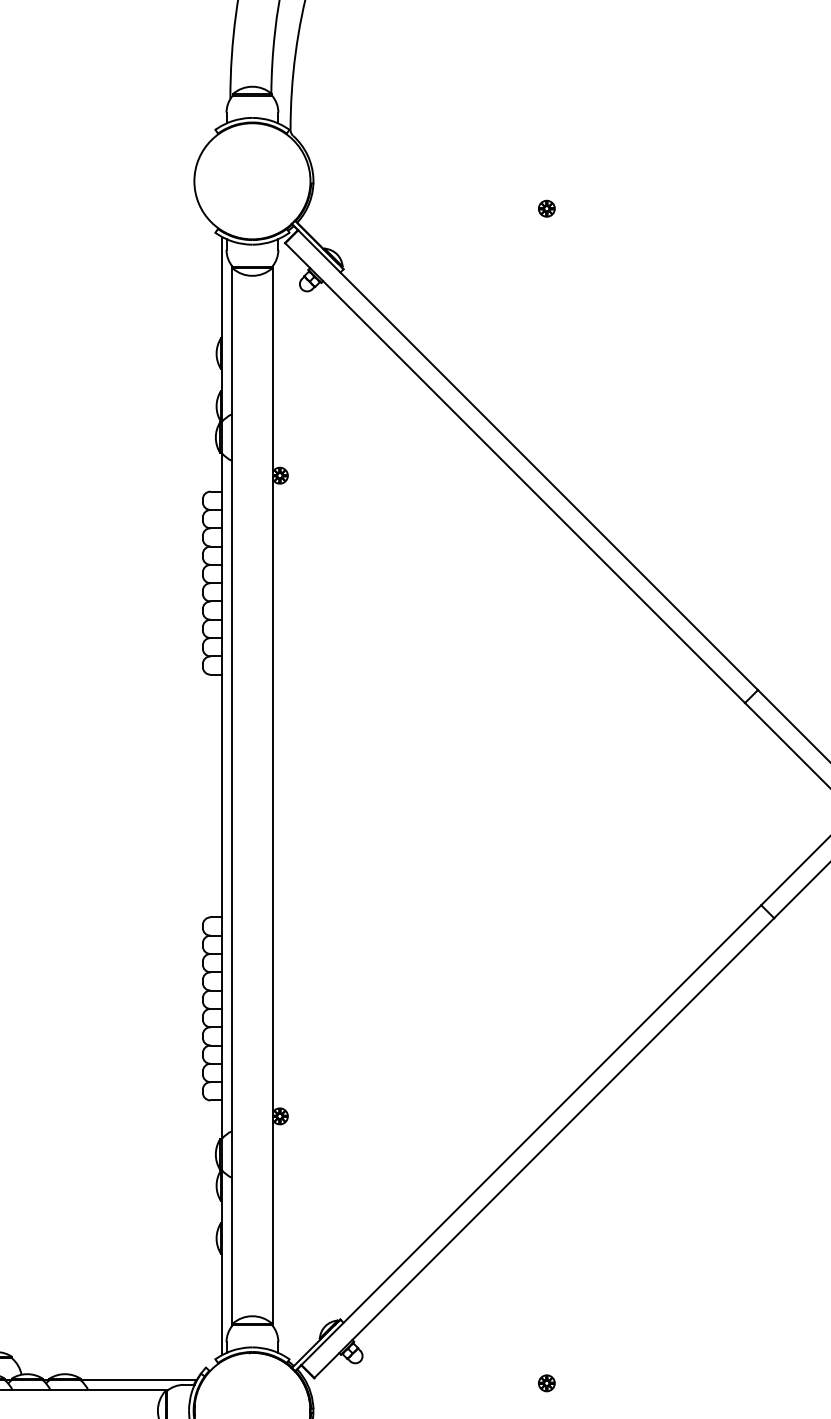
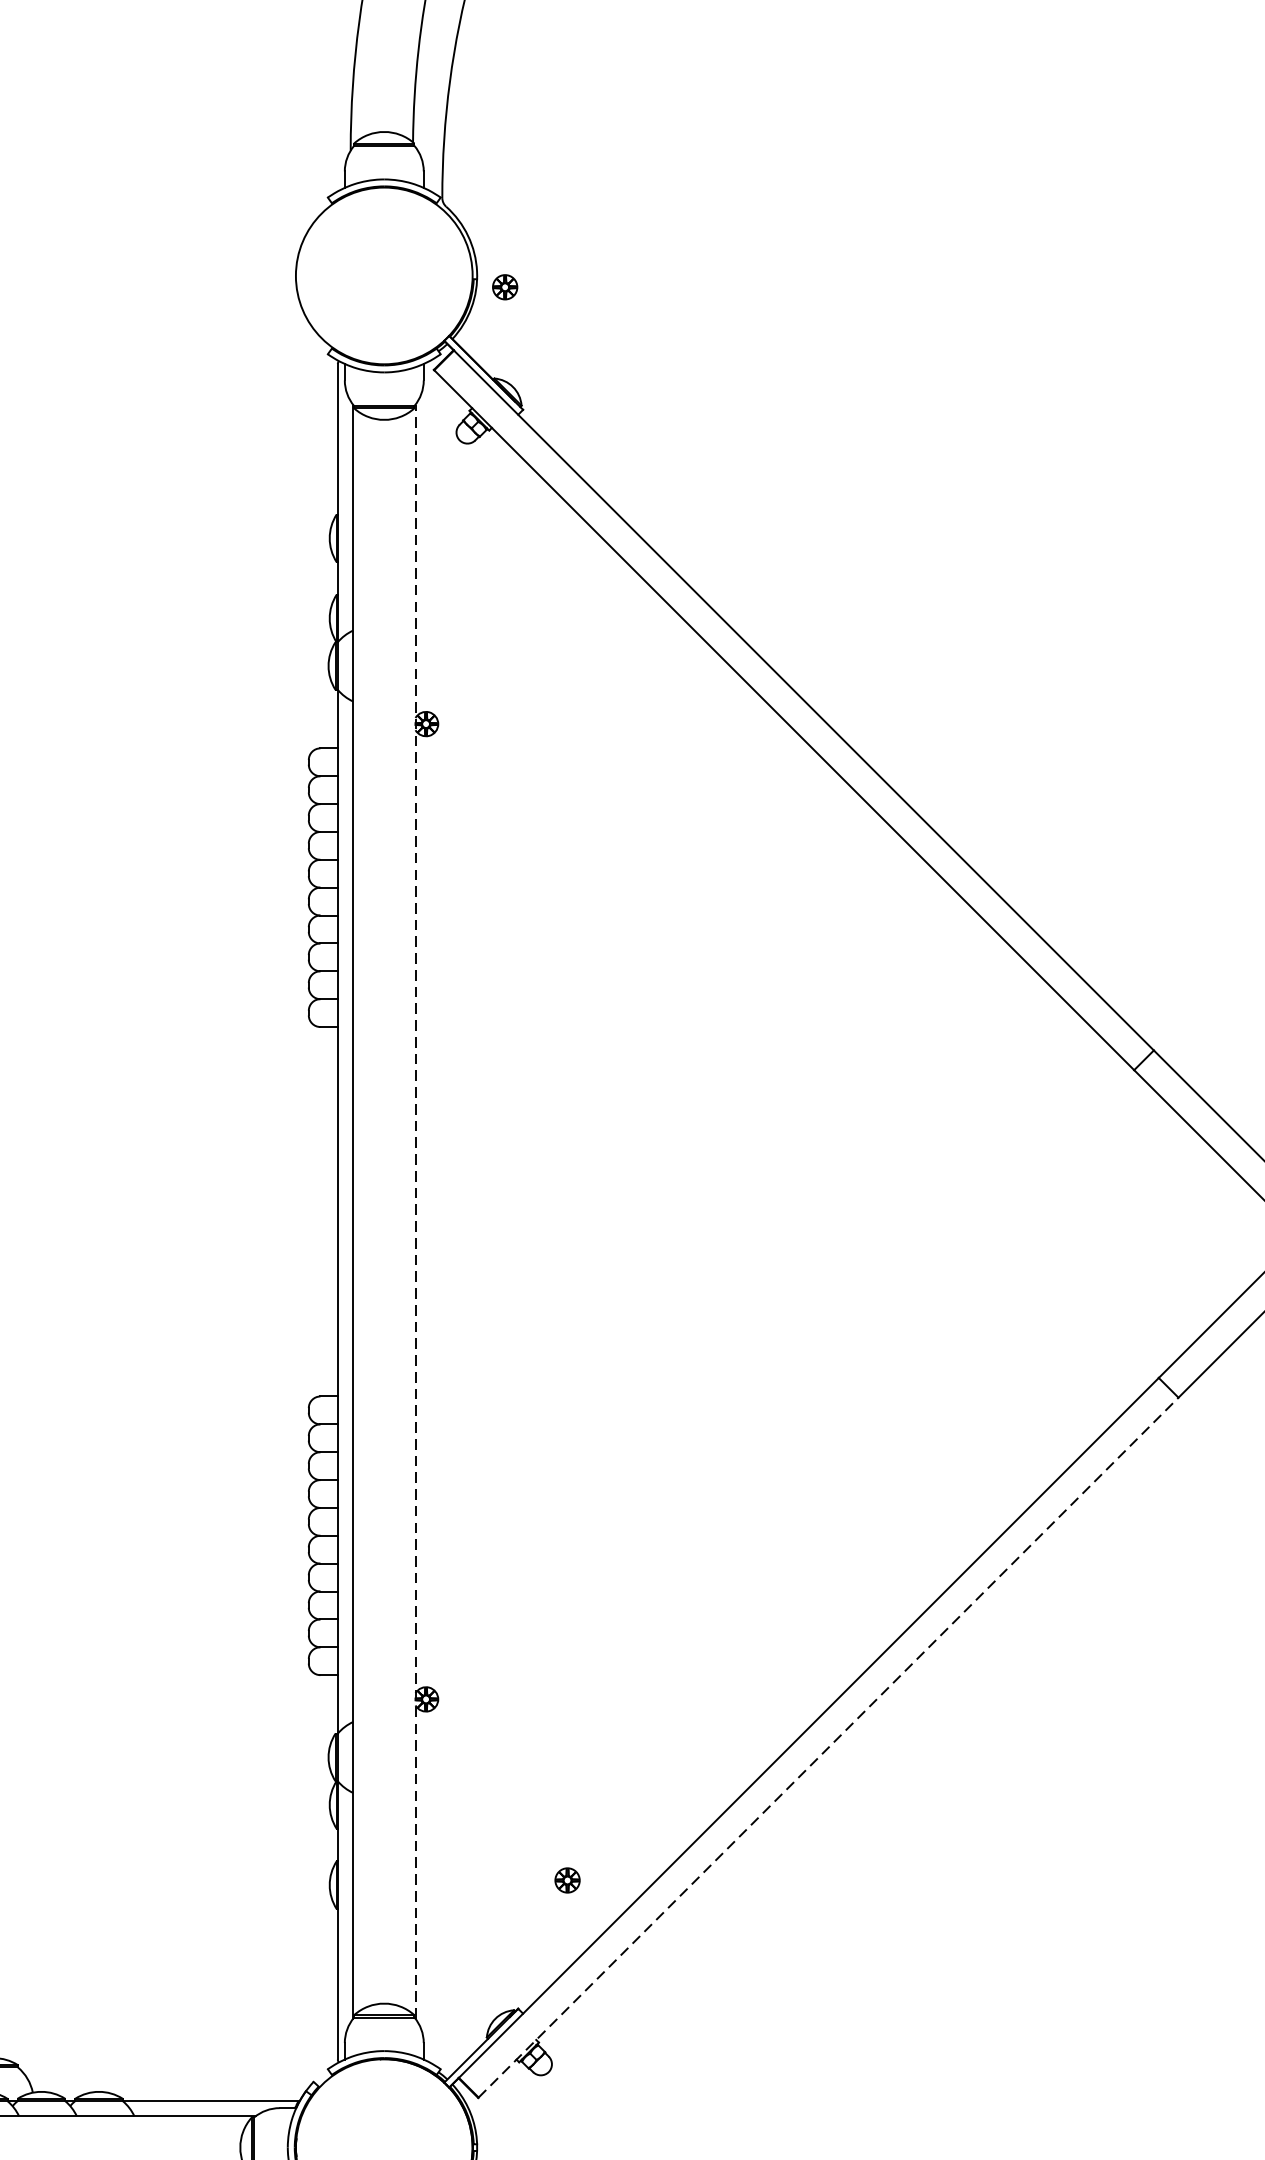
part: (546, 208) -> (504, 286), moved
line: (272, 795) -> (414, 1210), solid -> dashed
line: (544, 1147) -> (828, 1746), solid -> dashed
part: (546, 1383) -> (567, 1880), moved

